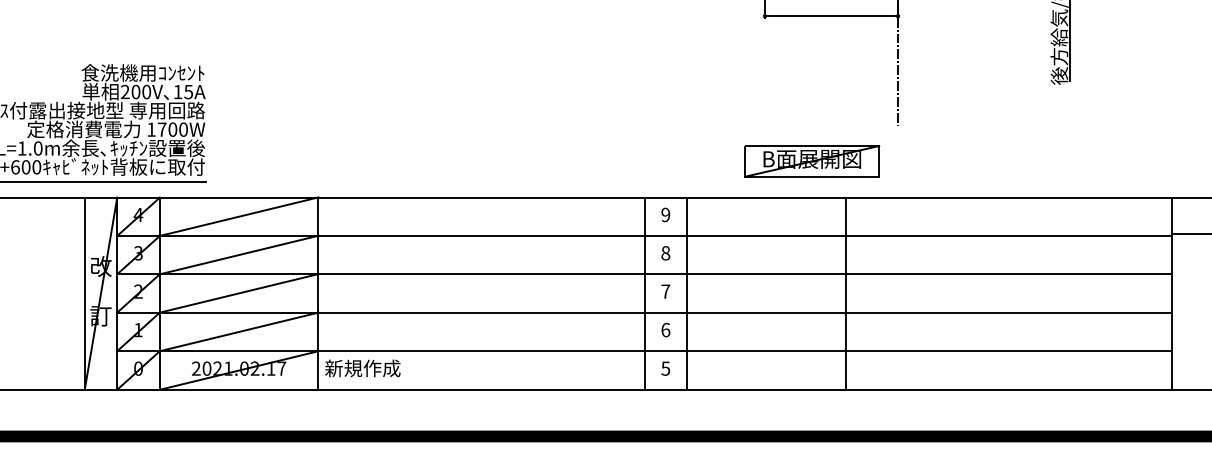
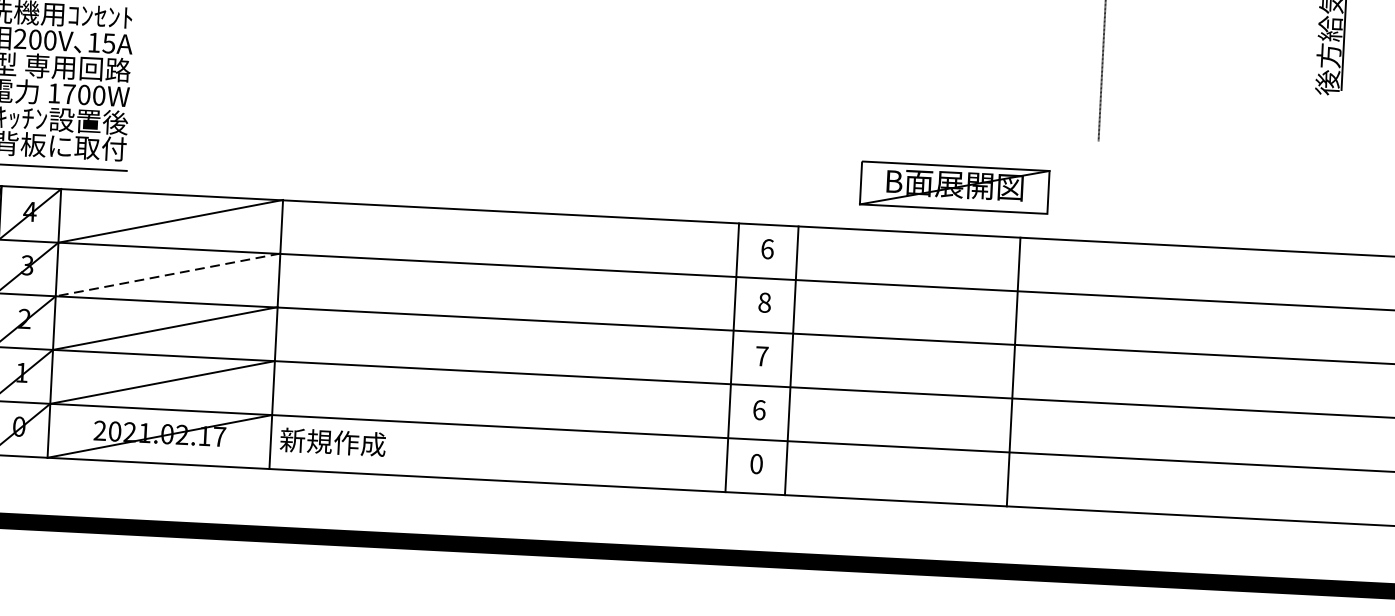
part: (812, 161) -> (955, 187), moved
text: (665, 214) -> (767, 248), 9 -> 6
line: (239, 255) -> (168, 275), solid -> dashed
text: (665, 368) -> (756, 463), 5 -> 0

